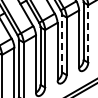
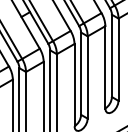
line: (88, 33) -> (118, 59), dashed -> solid
line: (62, 43) -> (81, 73), dashed -> solid

